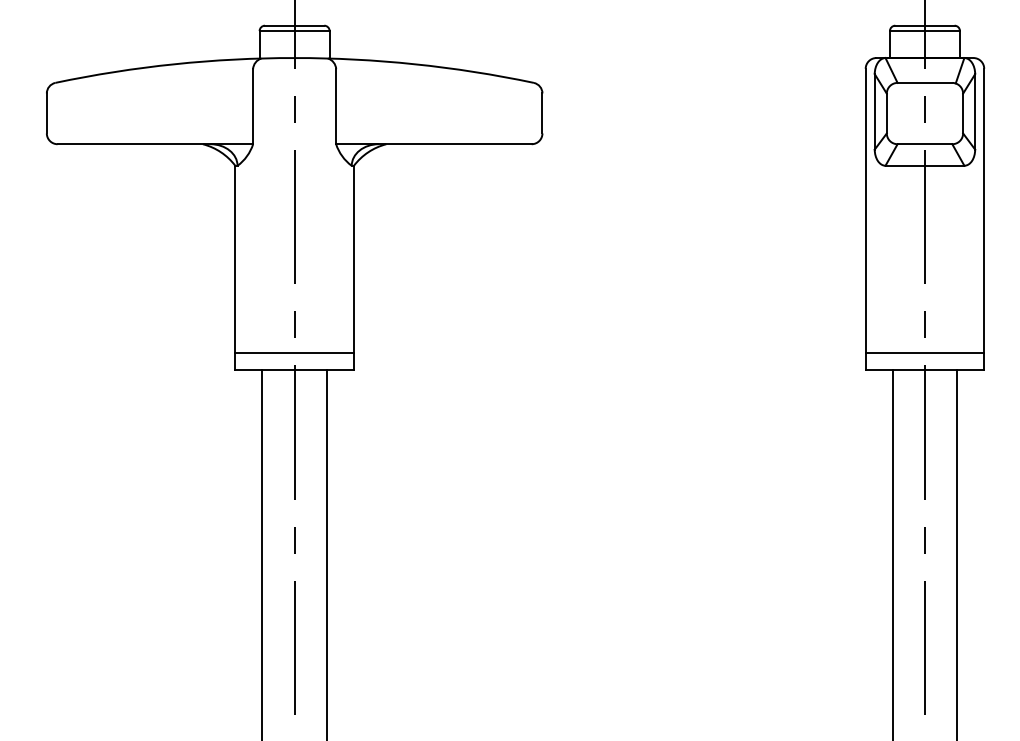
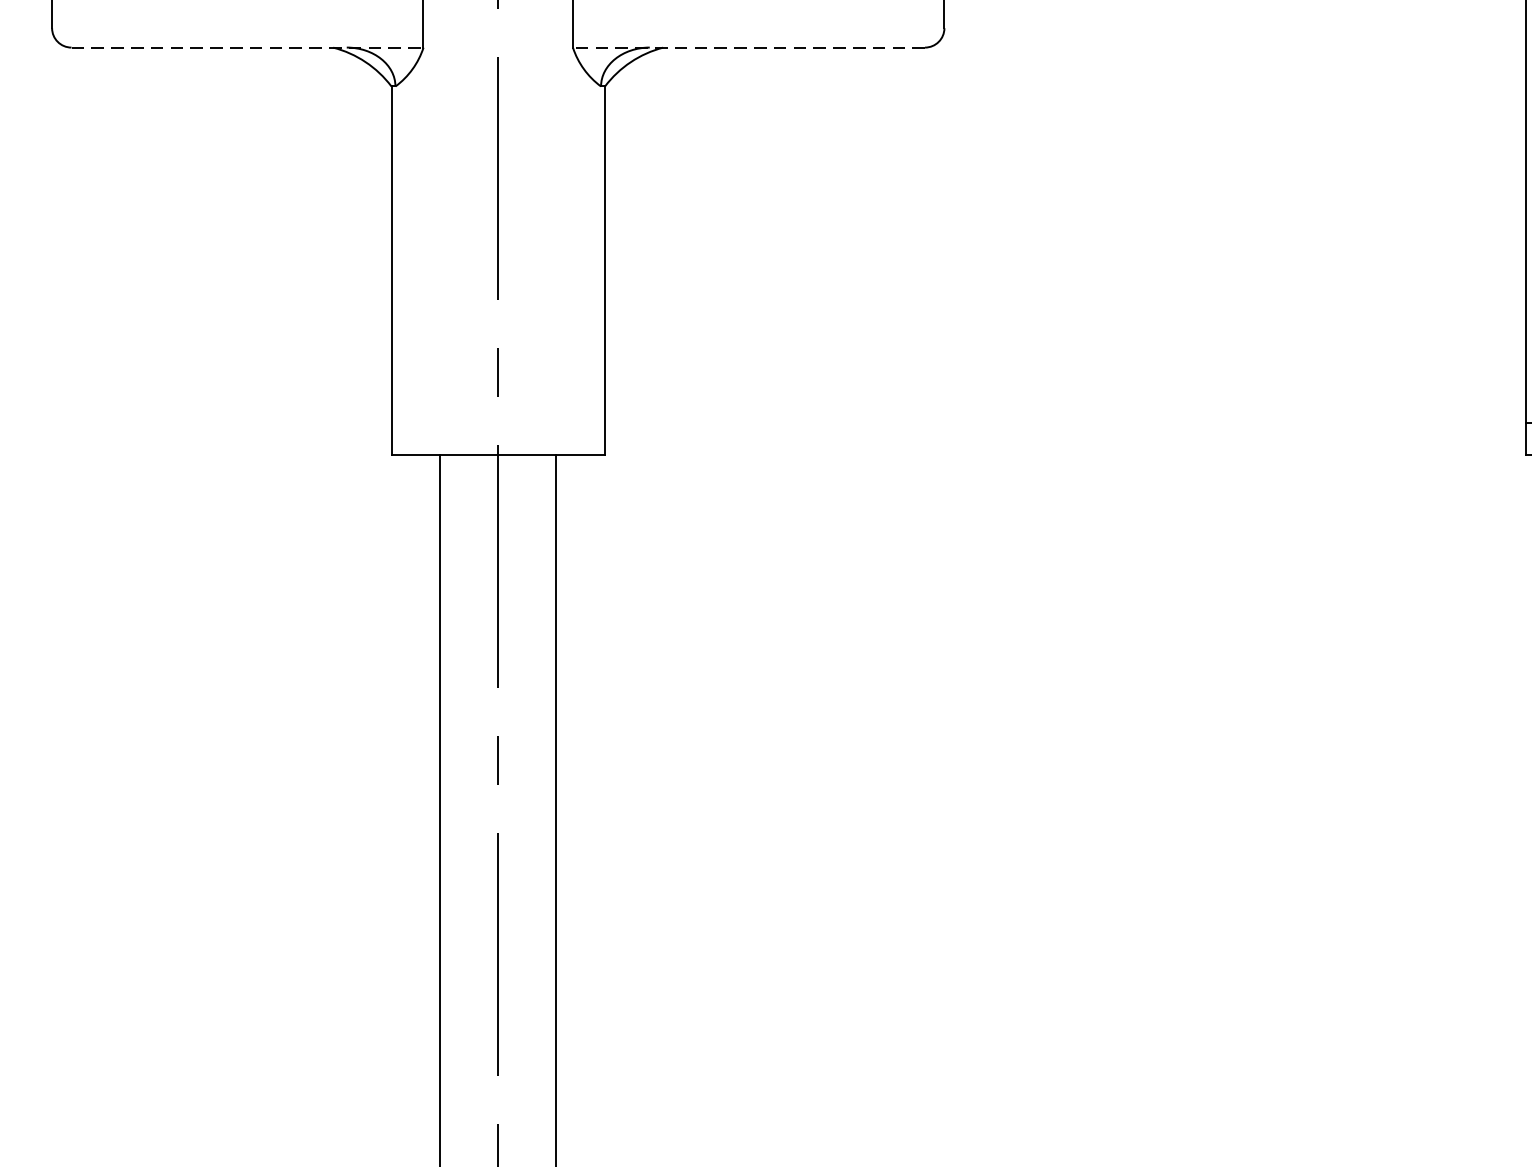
line: (155, 144) -> (247, 48), solid -> dashed
line: (433, 144) -> (748, 48), solid -> dashed
line: (294, 352) -> (497, 422), removed

